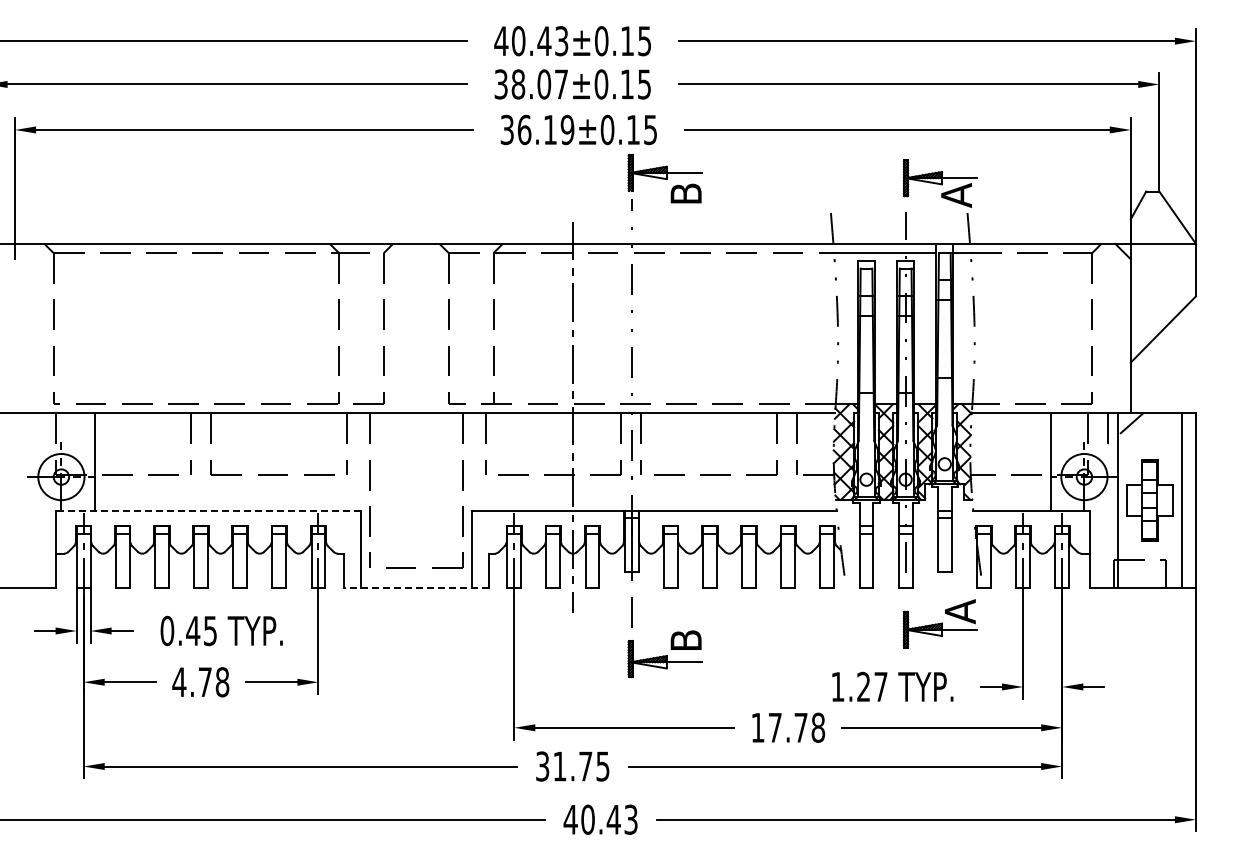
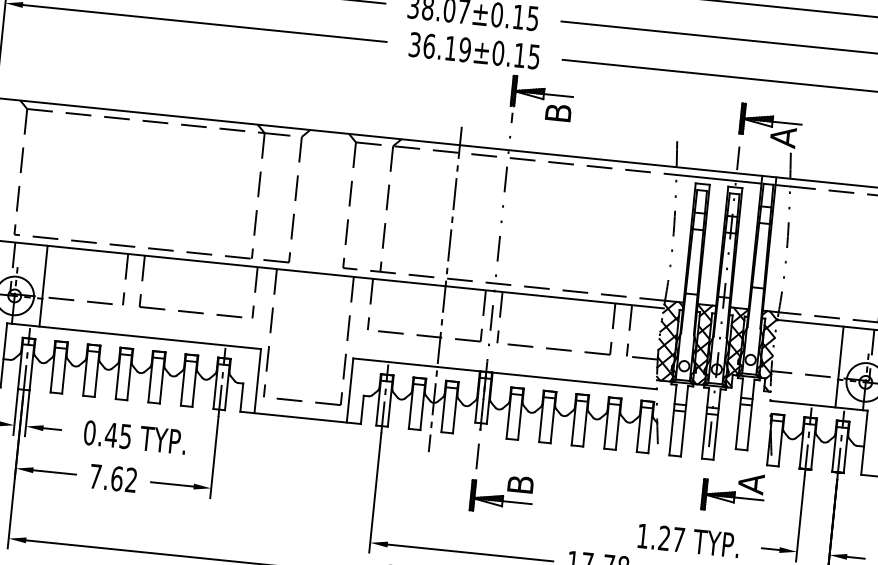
line: (208, 510) -> (134, 336), dashed -> solid
line: (415, 587) -> (299, 417), dashed -> solid
text: (200, 682) -> (113, 478), 4.78 -> 7.62

